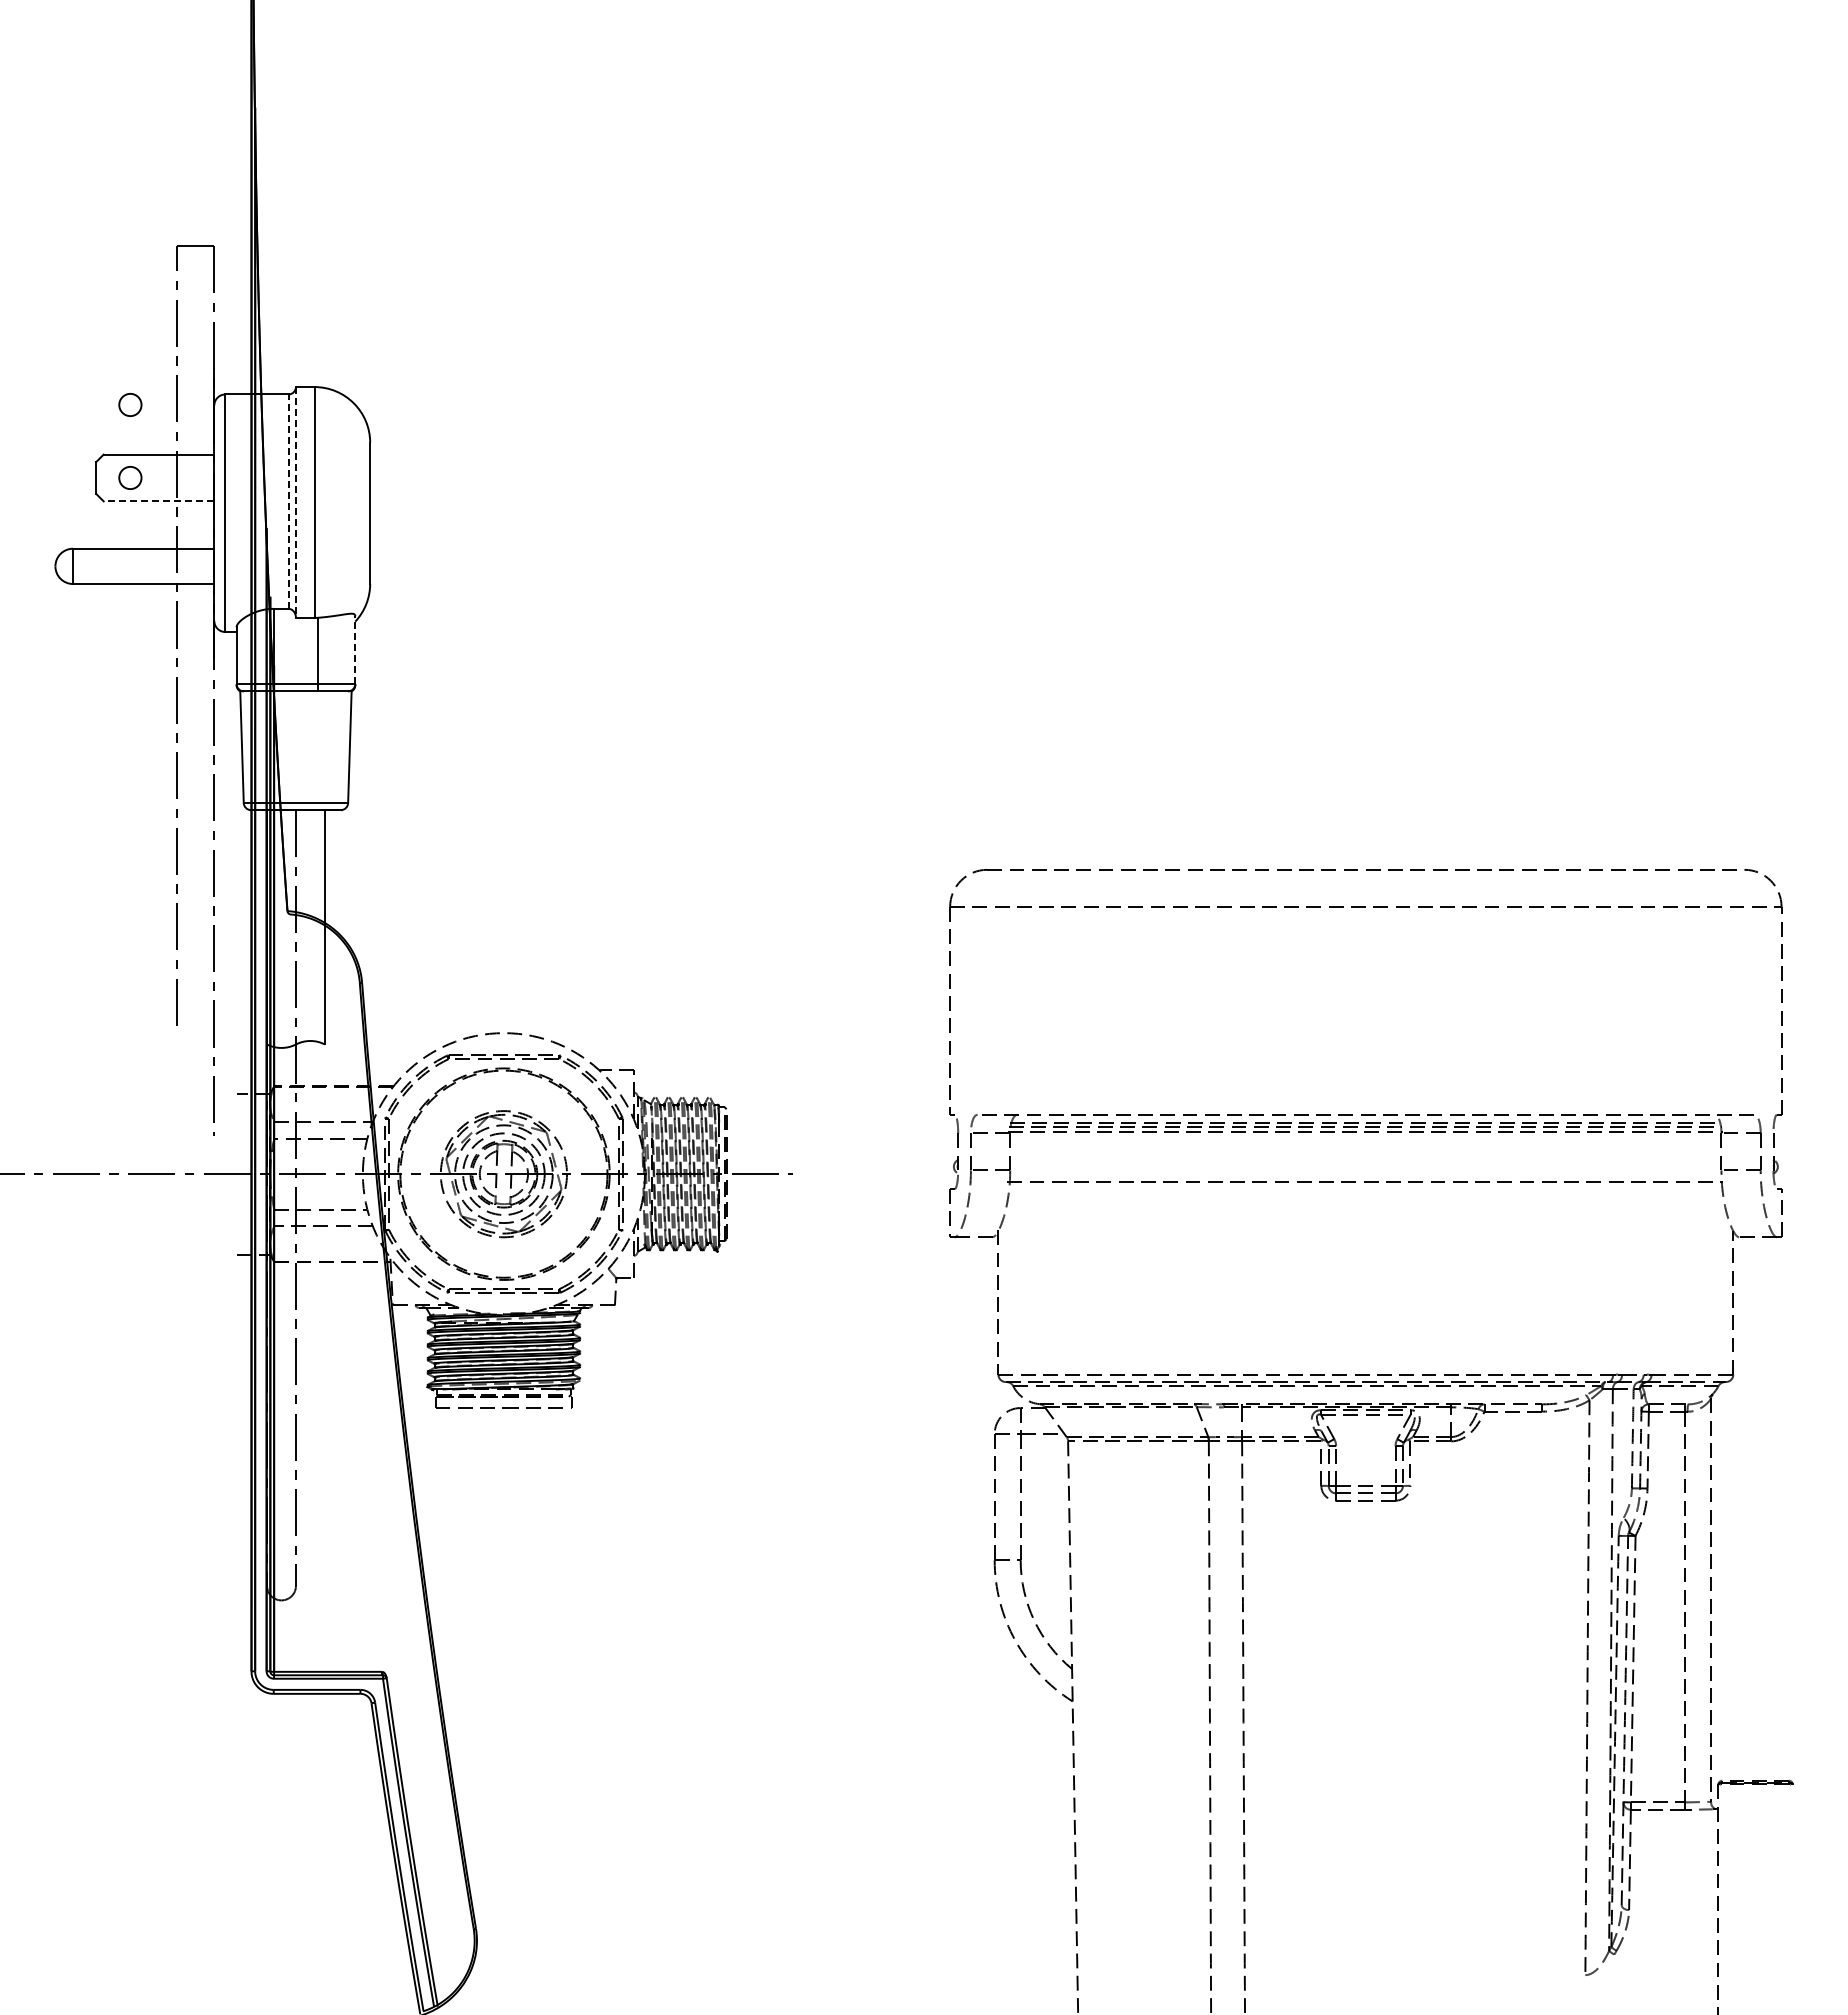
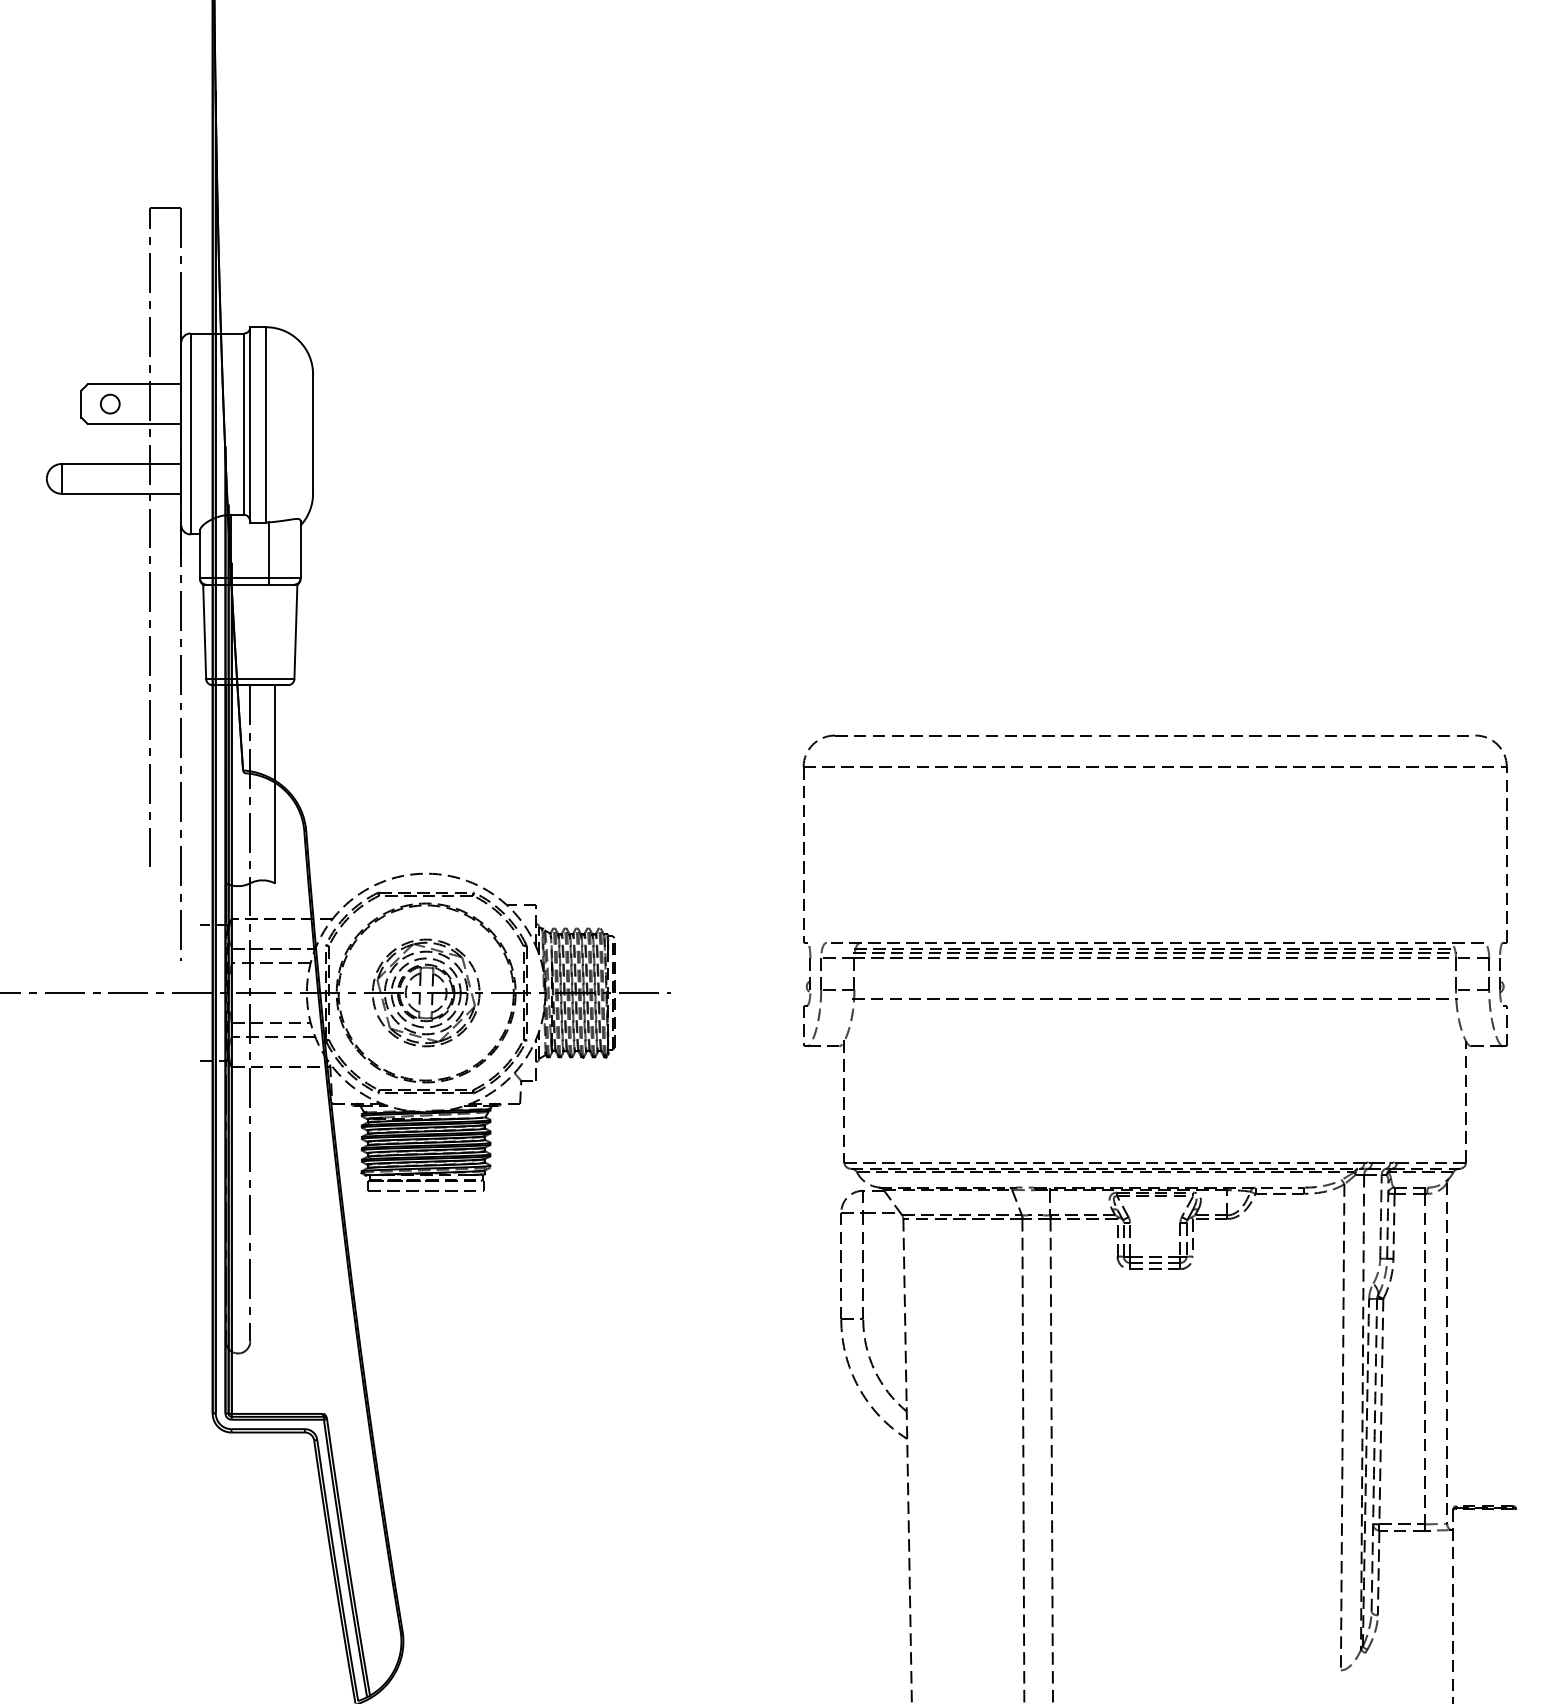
circle: (130, 404) -> (110, 341), removed
line: (158, 501) -> (134, 424), dashed -> solid
line: (288, 501) -> (243, 424), dashed -> solid
line: (295, 503) -> (249, 425), dashed -> solid
line: (355, 650) -> (300, 550), dashed -> solid

